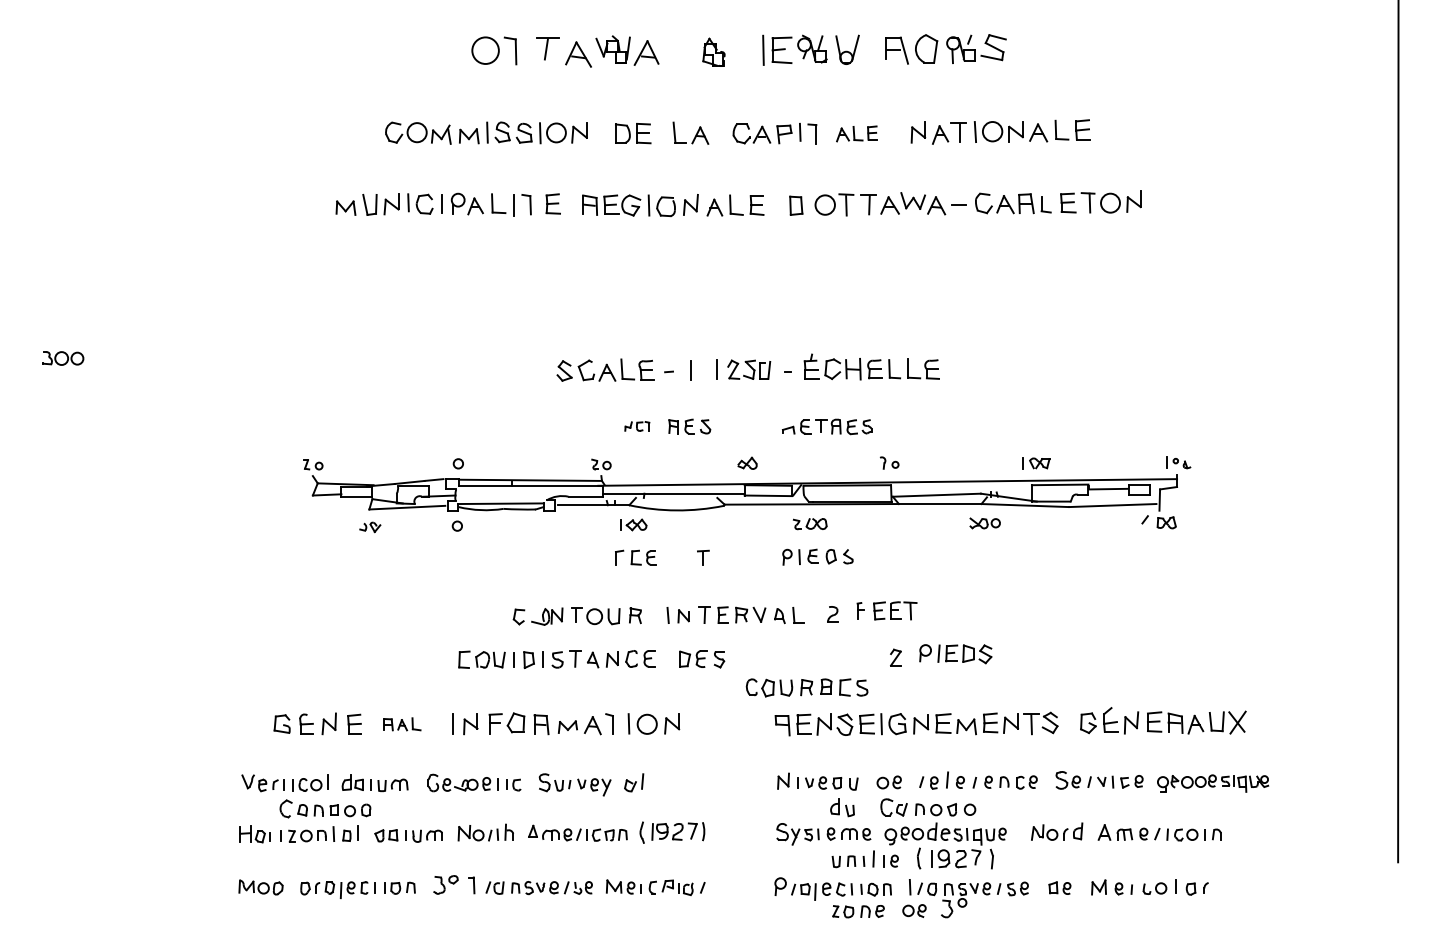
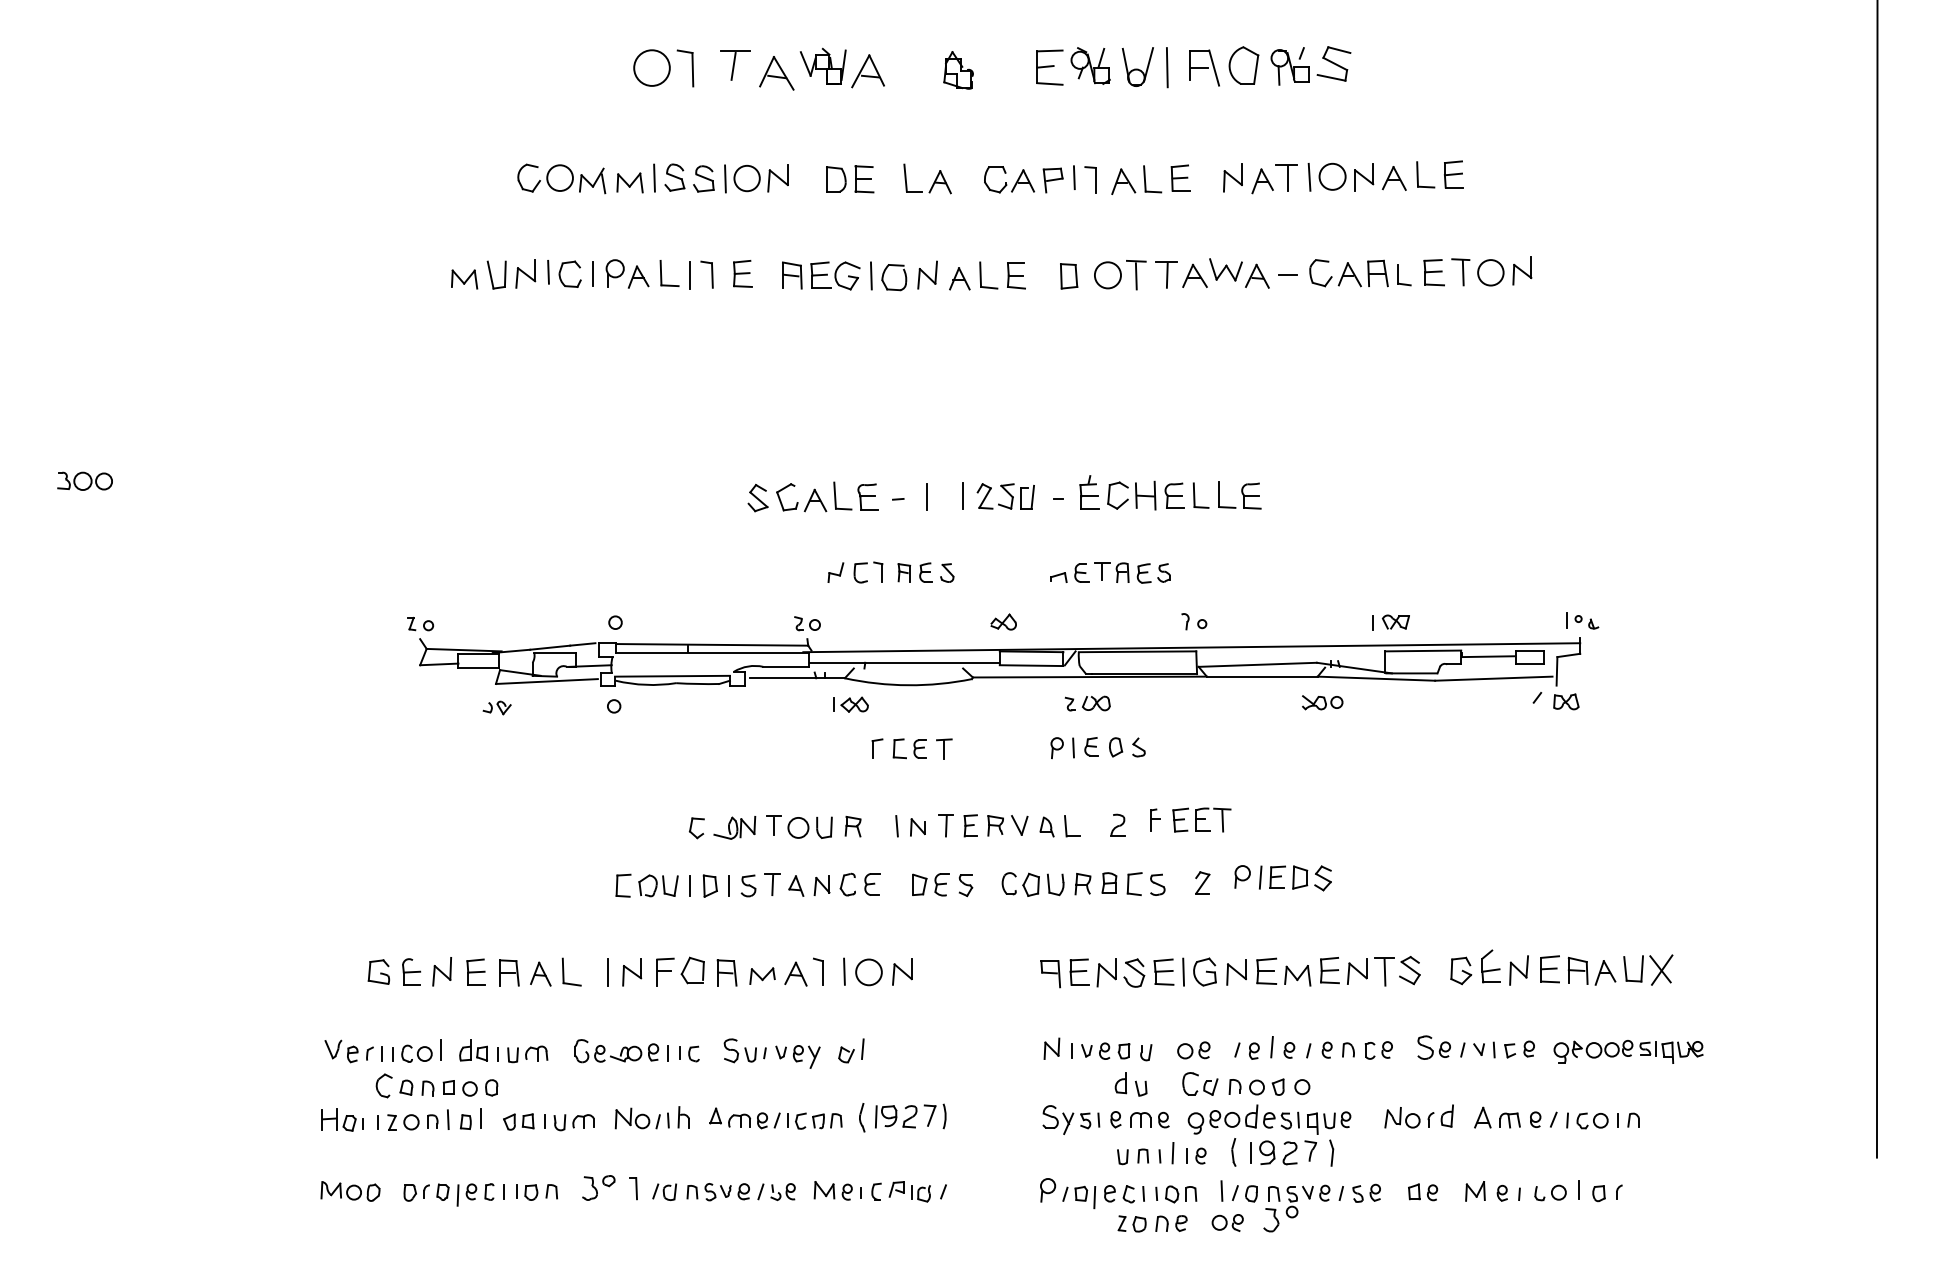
line: (763, 49) -> (1167, 66), moved
part: (856, 133) -> (1149, 179), size x1.43
part: (637, 426) -> (855, 572), size x1.67
part: (635, 557) -> (898, 748), moved
part: (806, 687) -> (1082, 884), moved
part: (402, 724) -> (540, 972), size x1.67

